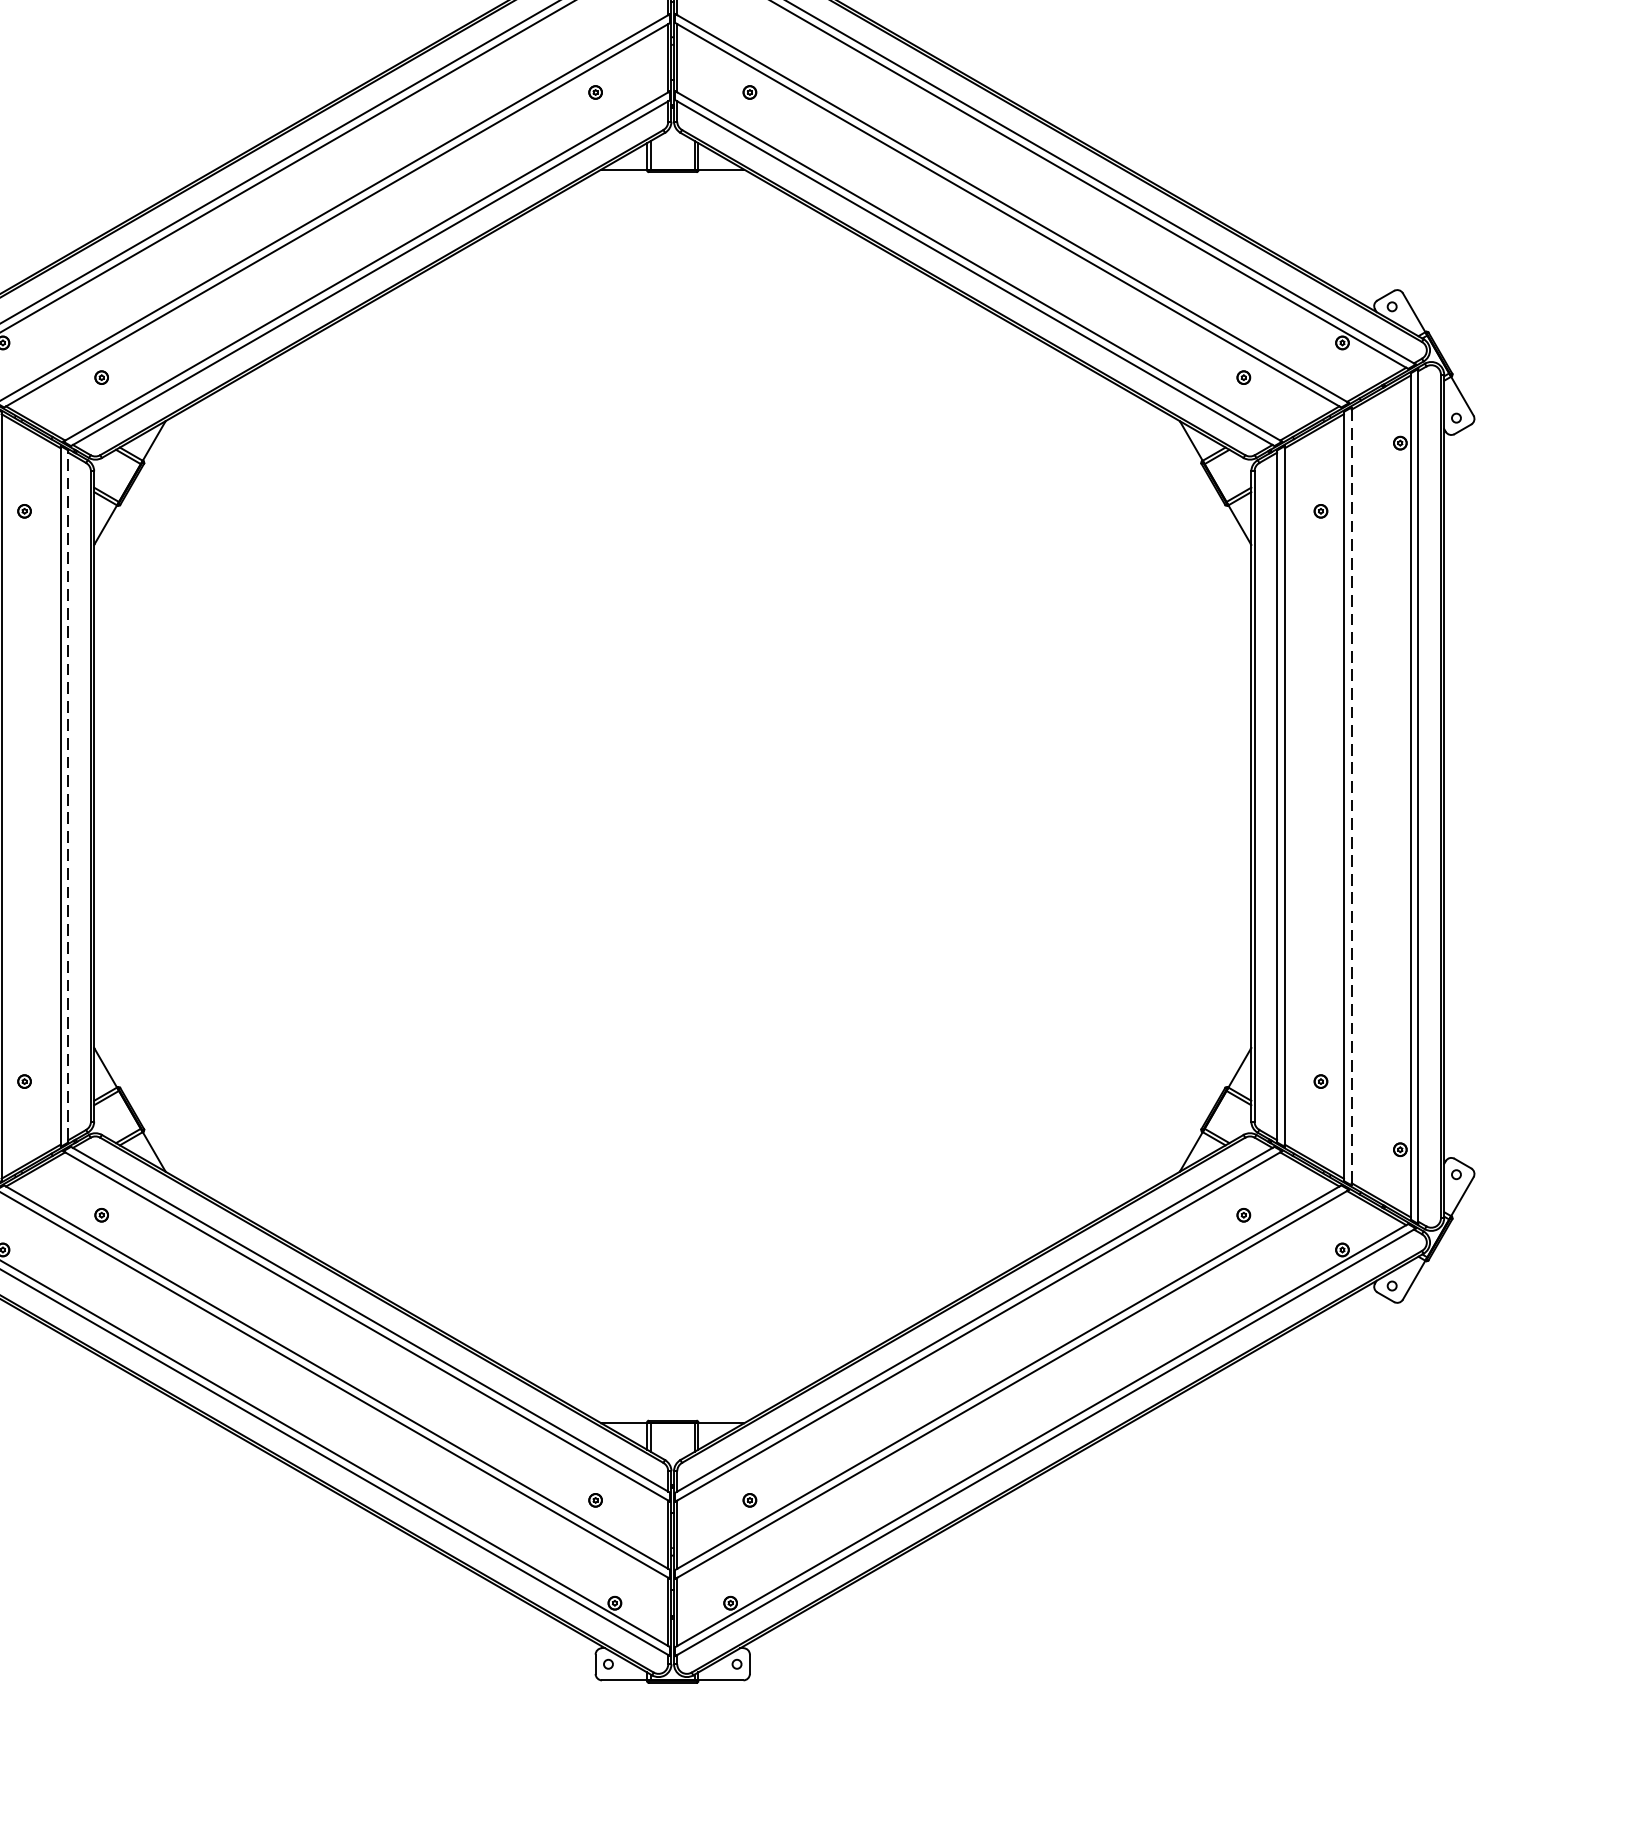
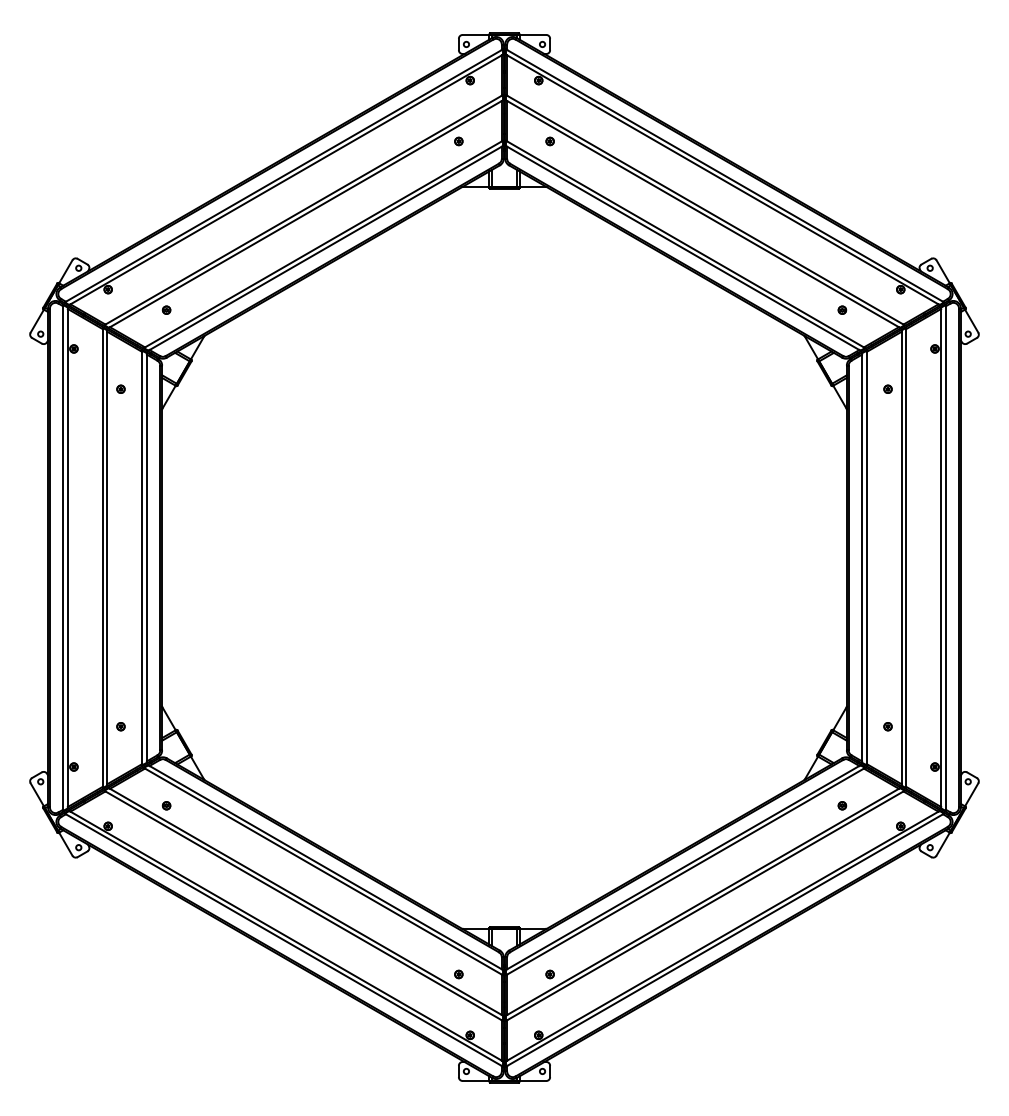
line: (67, 795) -> (146, 557), dashed -> solid
line: (1352, 795) -> (906, 557), dashed -> solid

